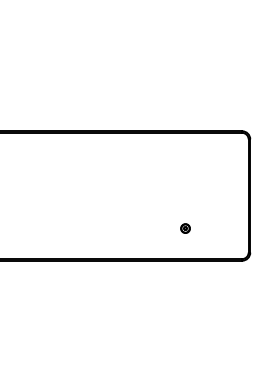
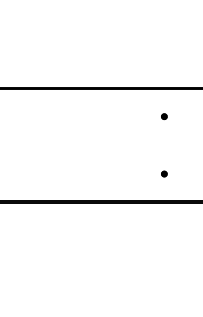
part: (185, 163) -> (164, 116), added
part: (185, 227) -> (164, 173), size x0.62

